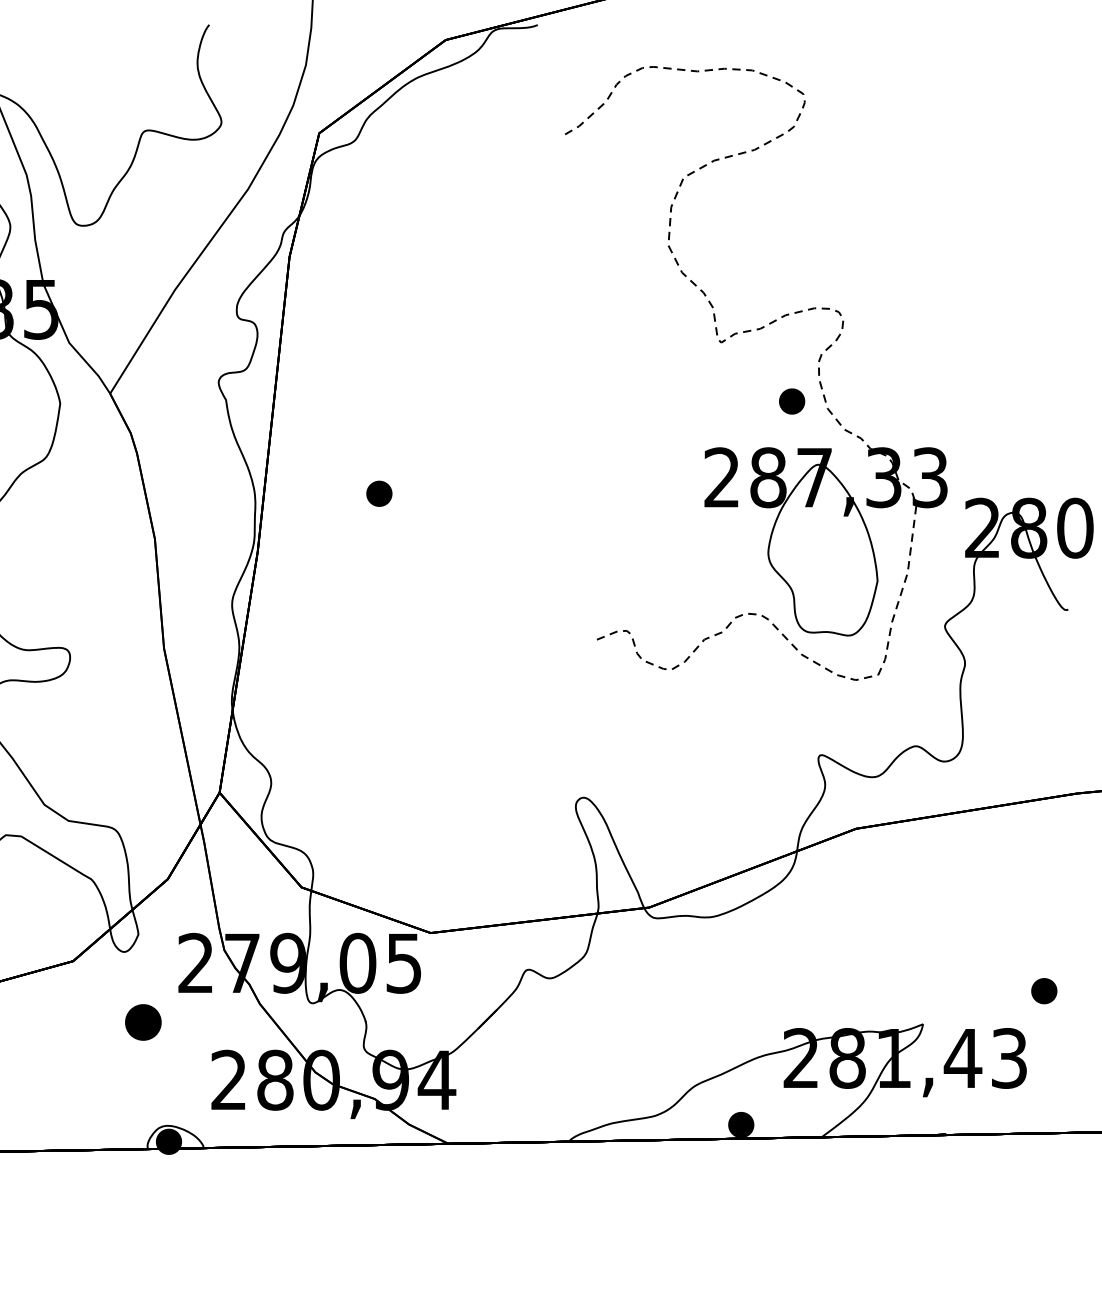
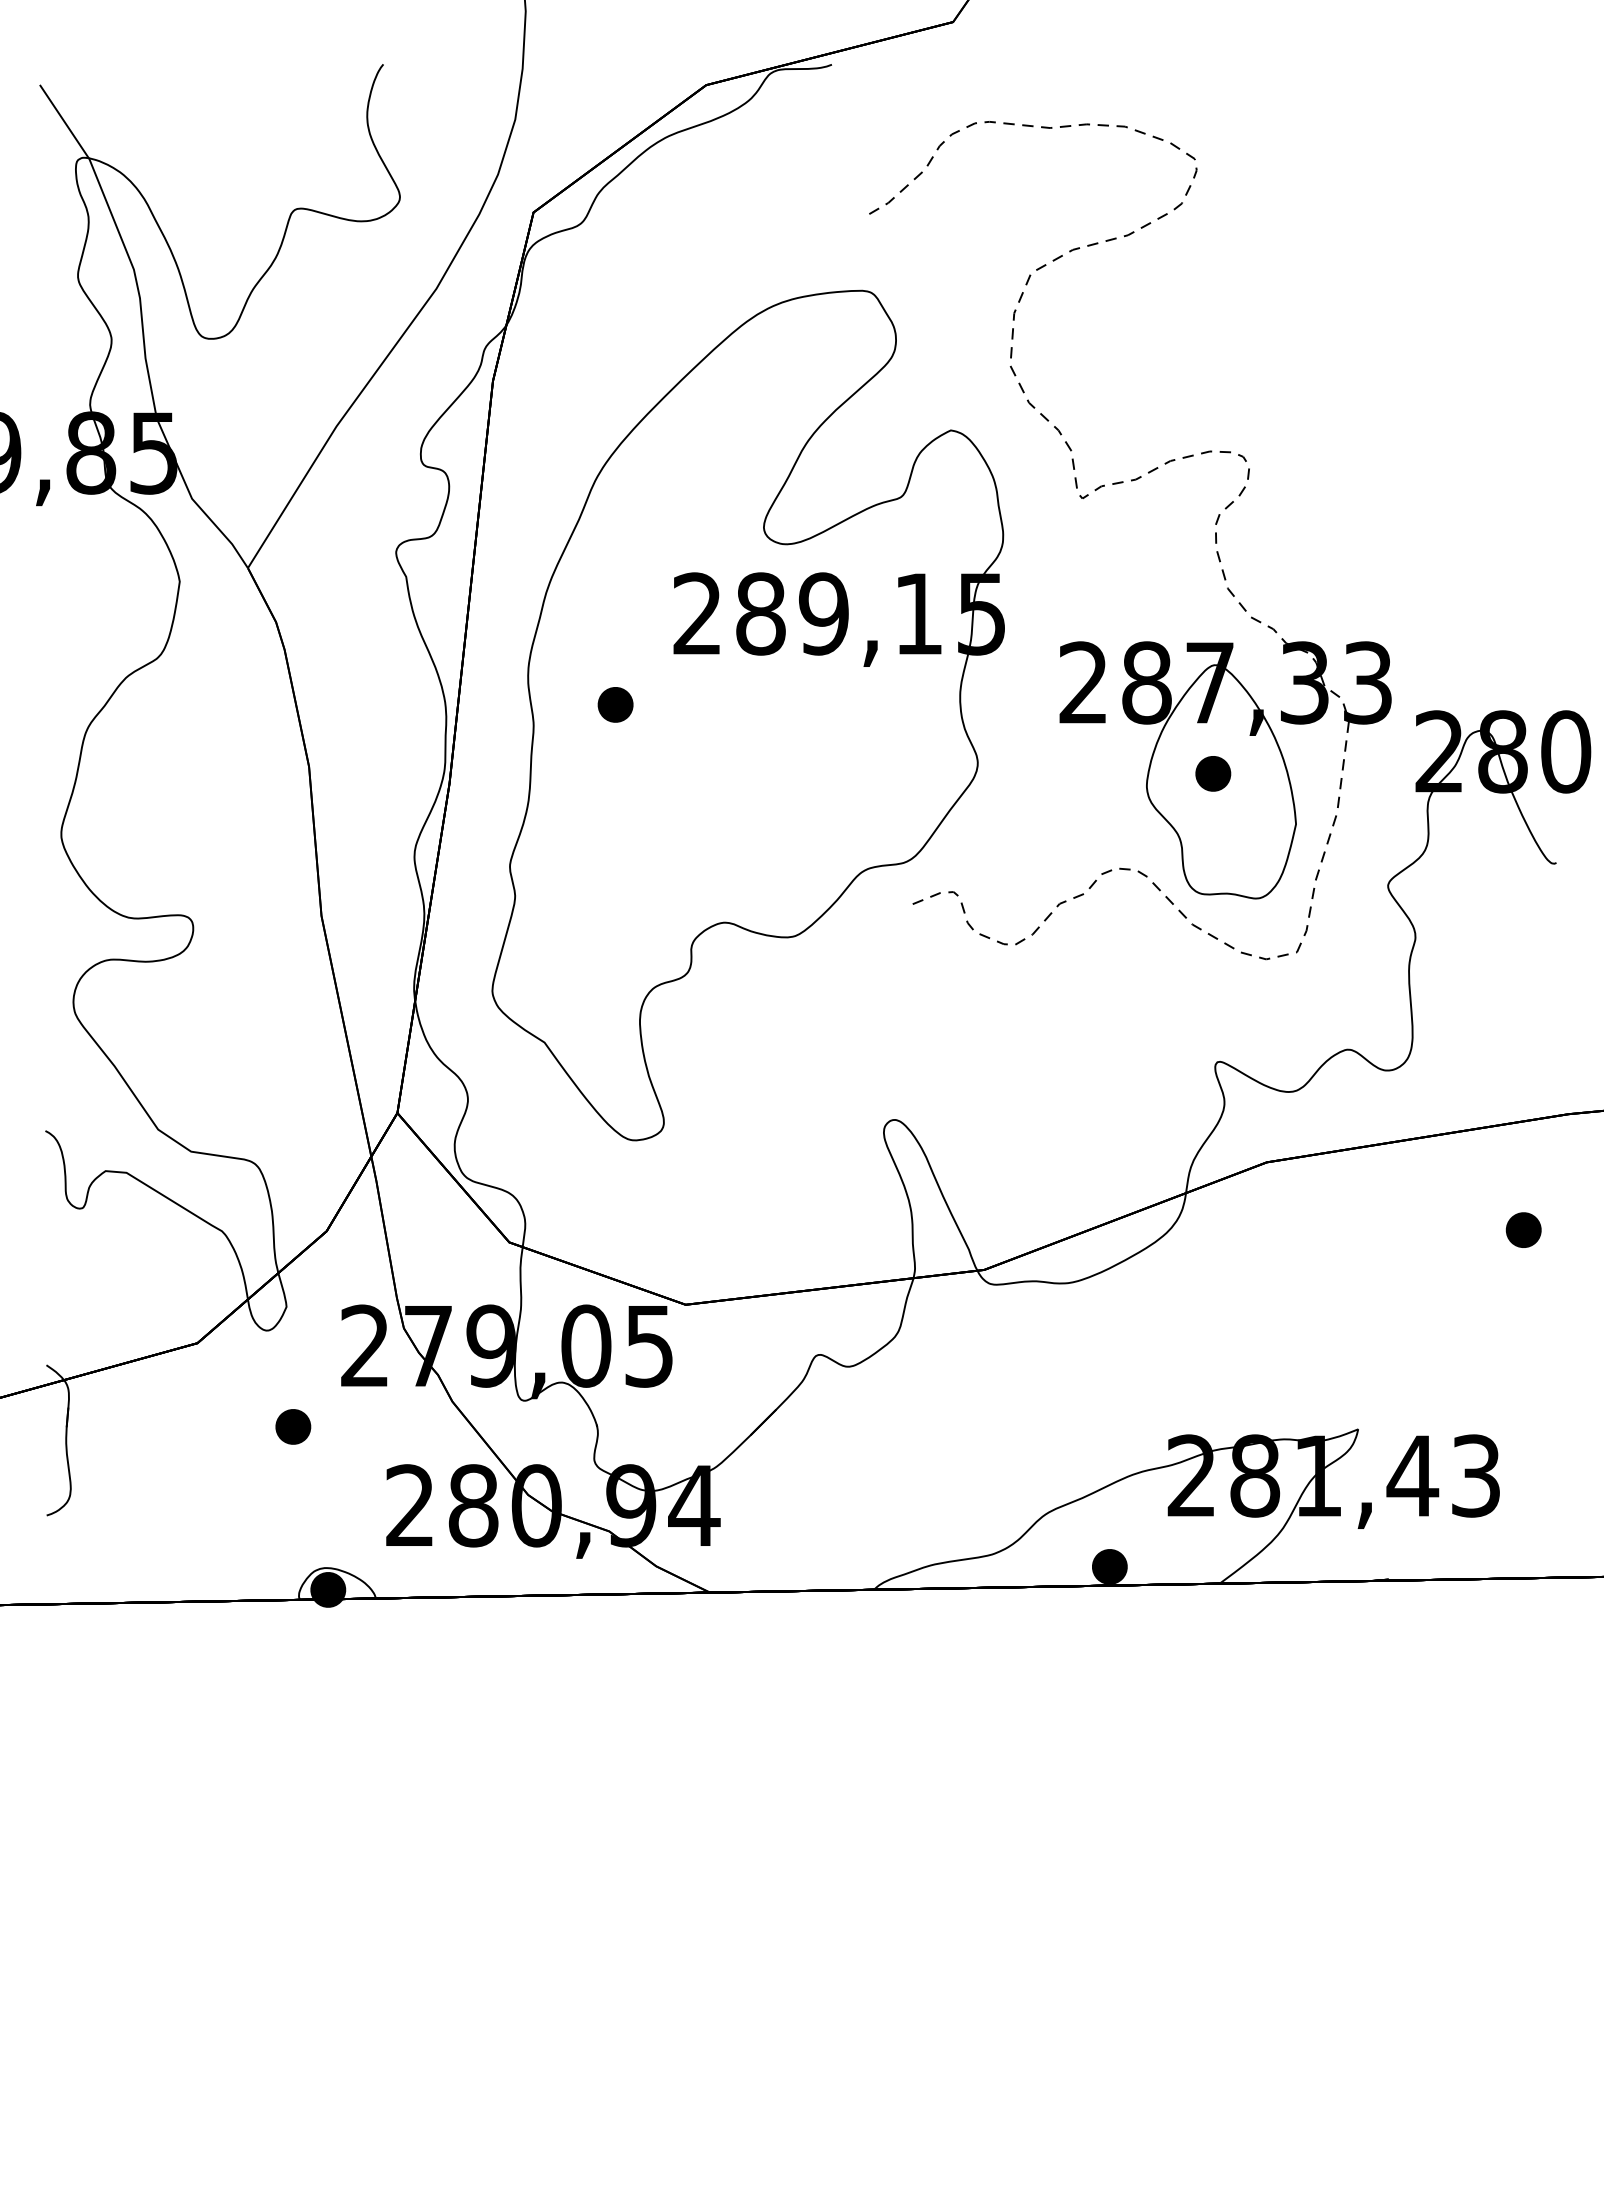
part: (792, 401) -> (1213, 773), moved
part: (475, 501) -> (747, 715), added
part: (1044, 990) -> (1523, 1229), moved
part: (143, 1022) -> (293, 1426), size x0.71

